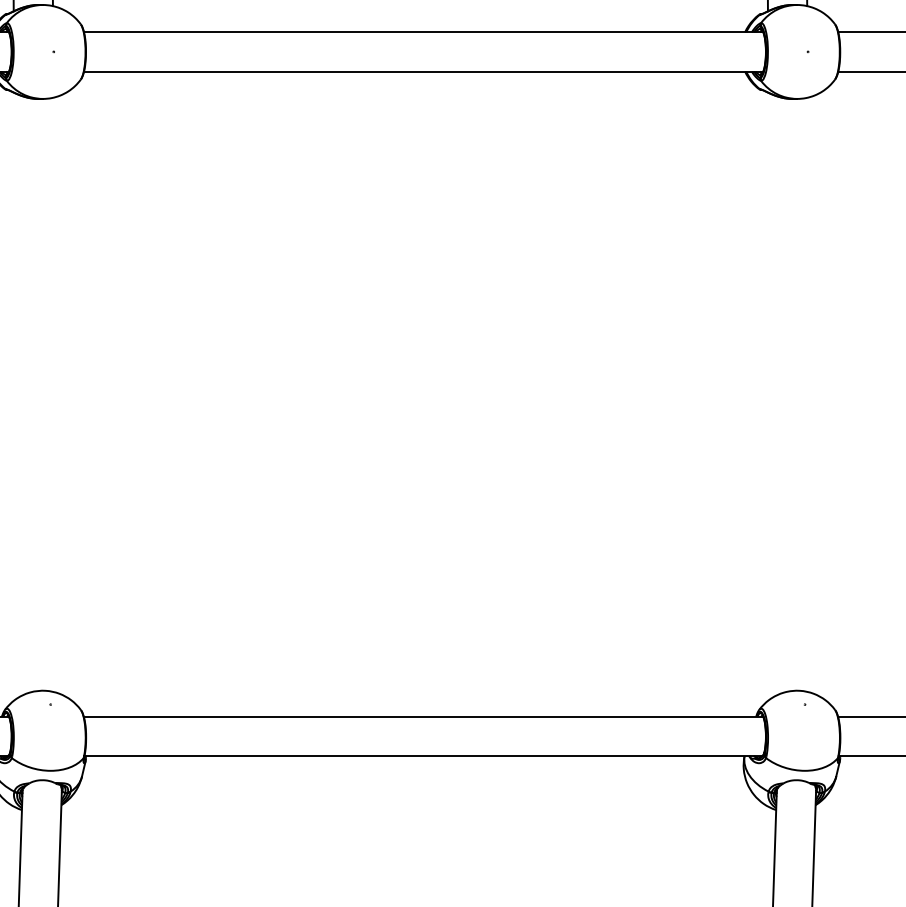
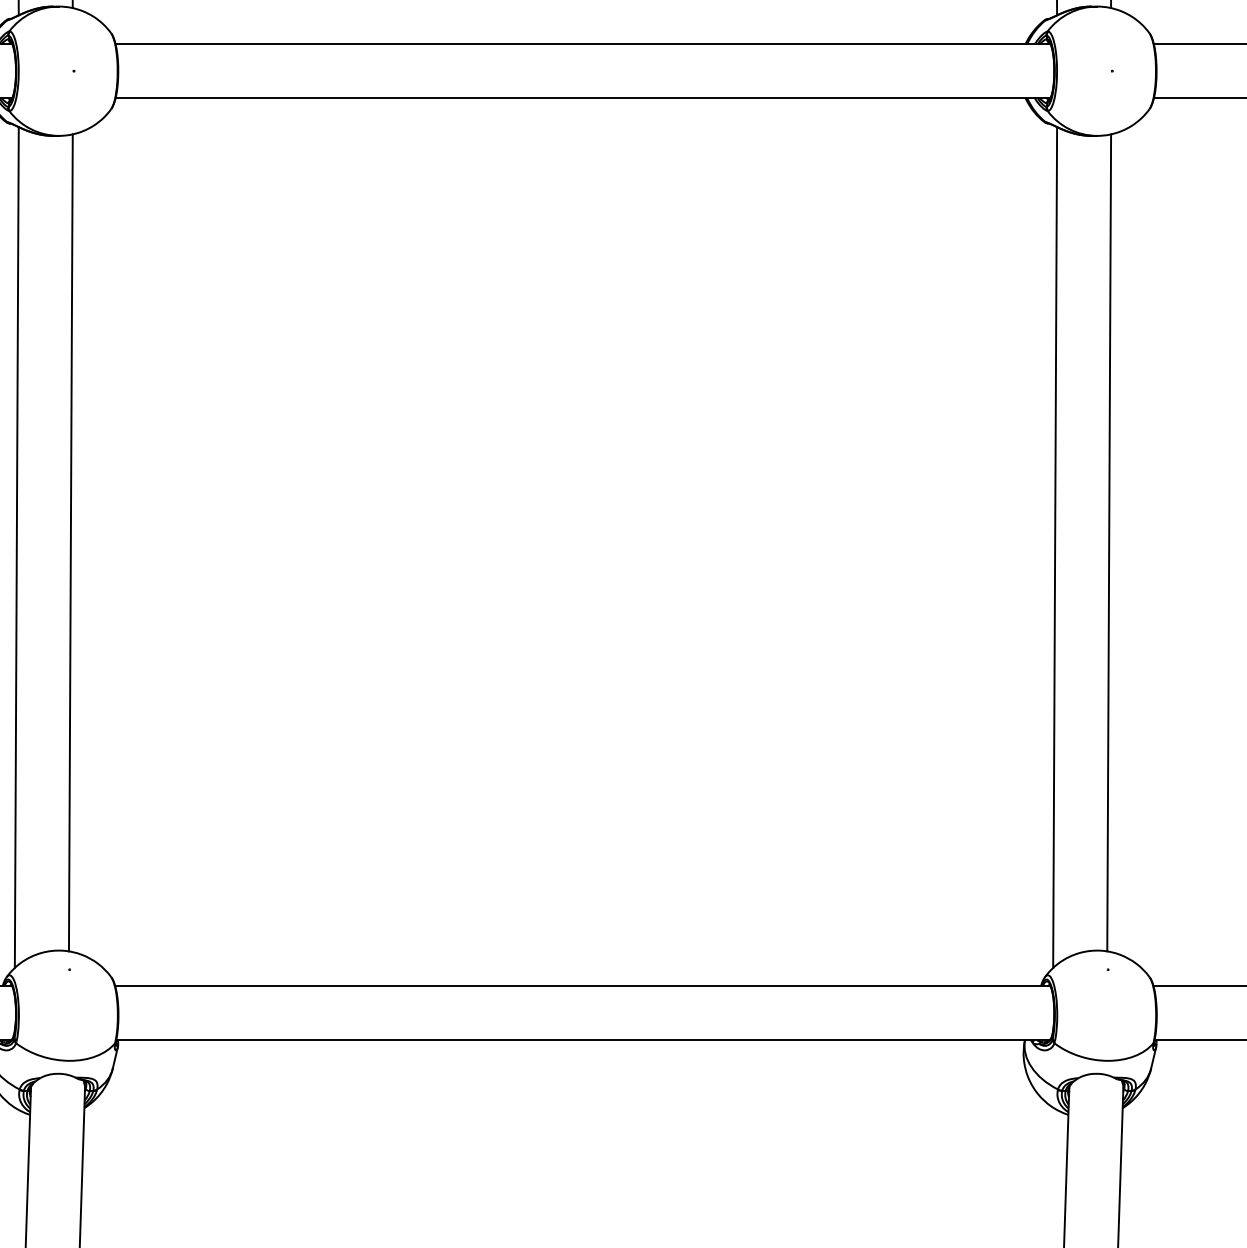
line: (51, 394) -> (70, 542), added
line: (806, 394) -> (1109, 542), added
line: (12, 397) -> (16, 547), added
line: (766, 397) -> (1055, 547), added

